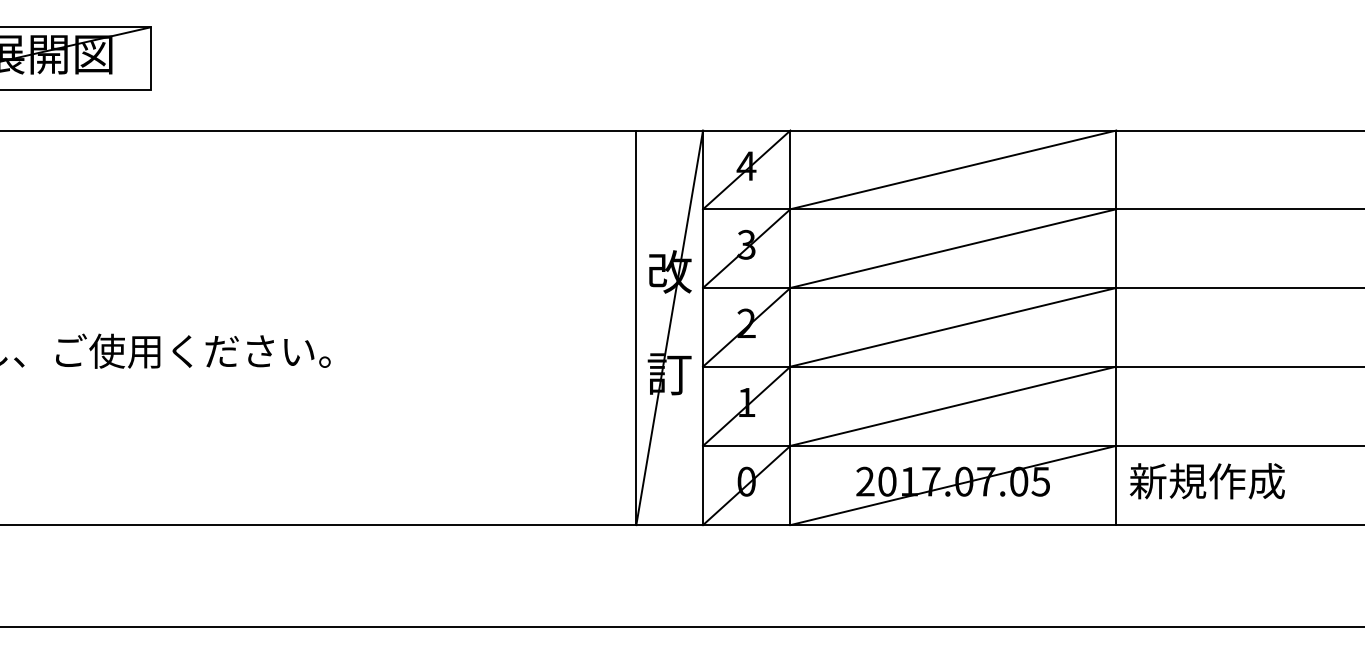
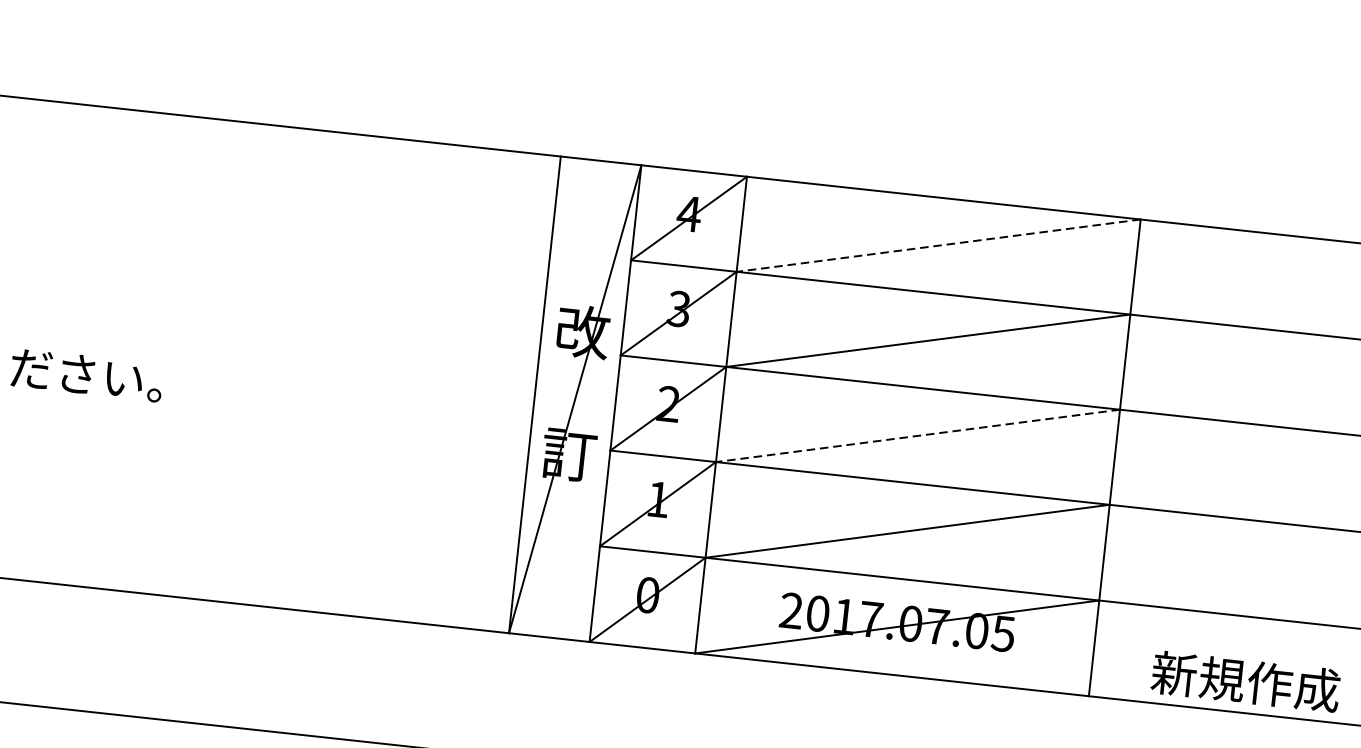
line: (953, 169) -> (938, 245), solid -> dashed
line: (953, 327) -> (918, 436), solid -> dashed
text: (1207, 481) -> (1245, 681), moved

